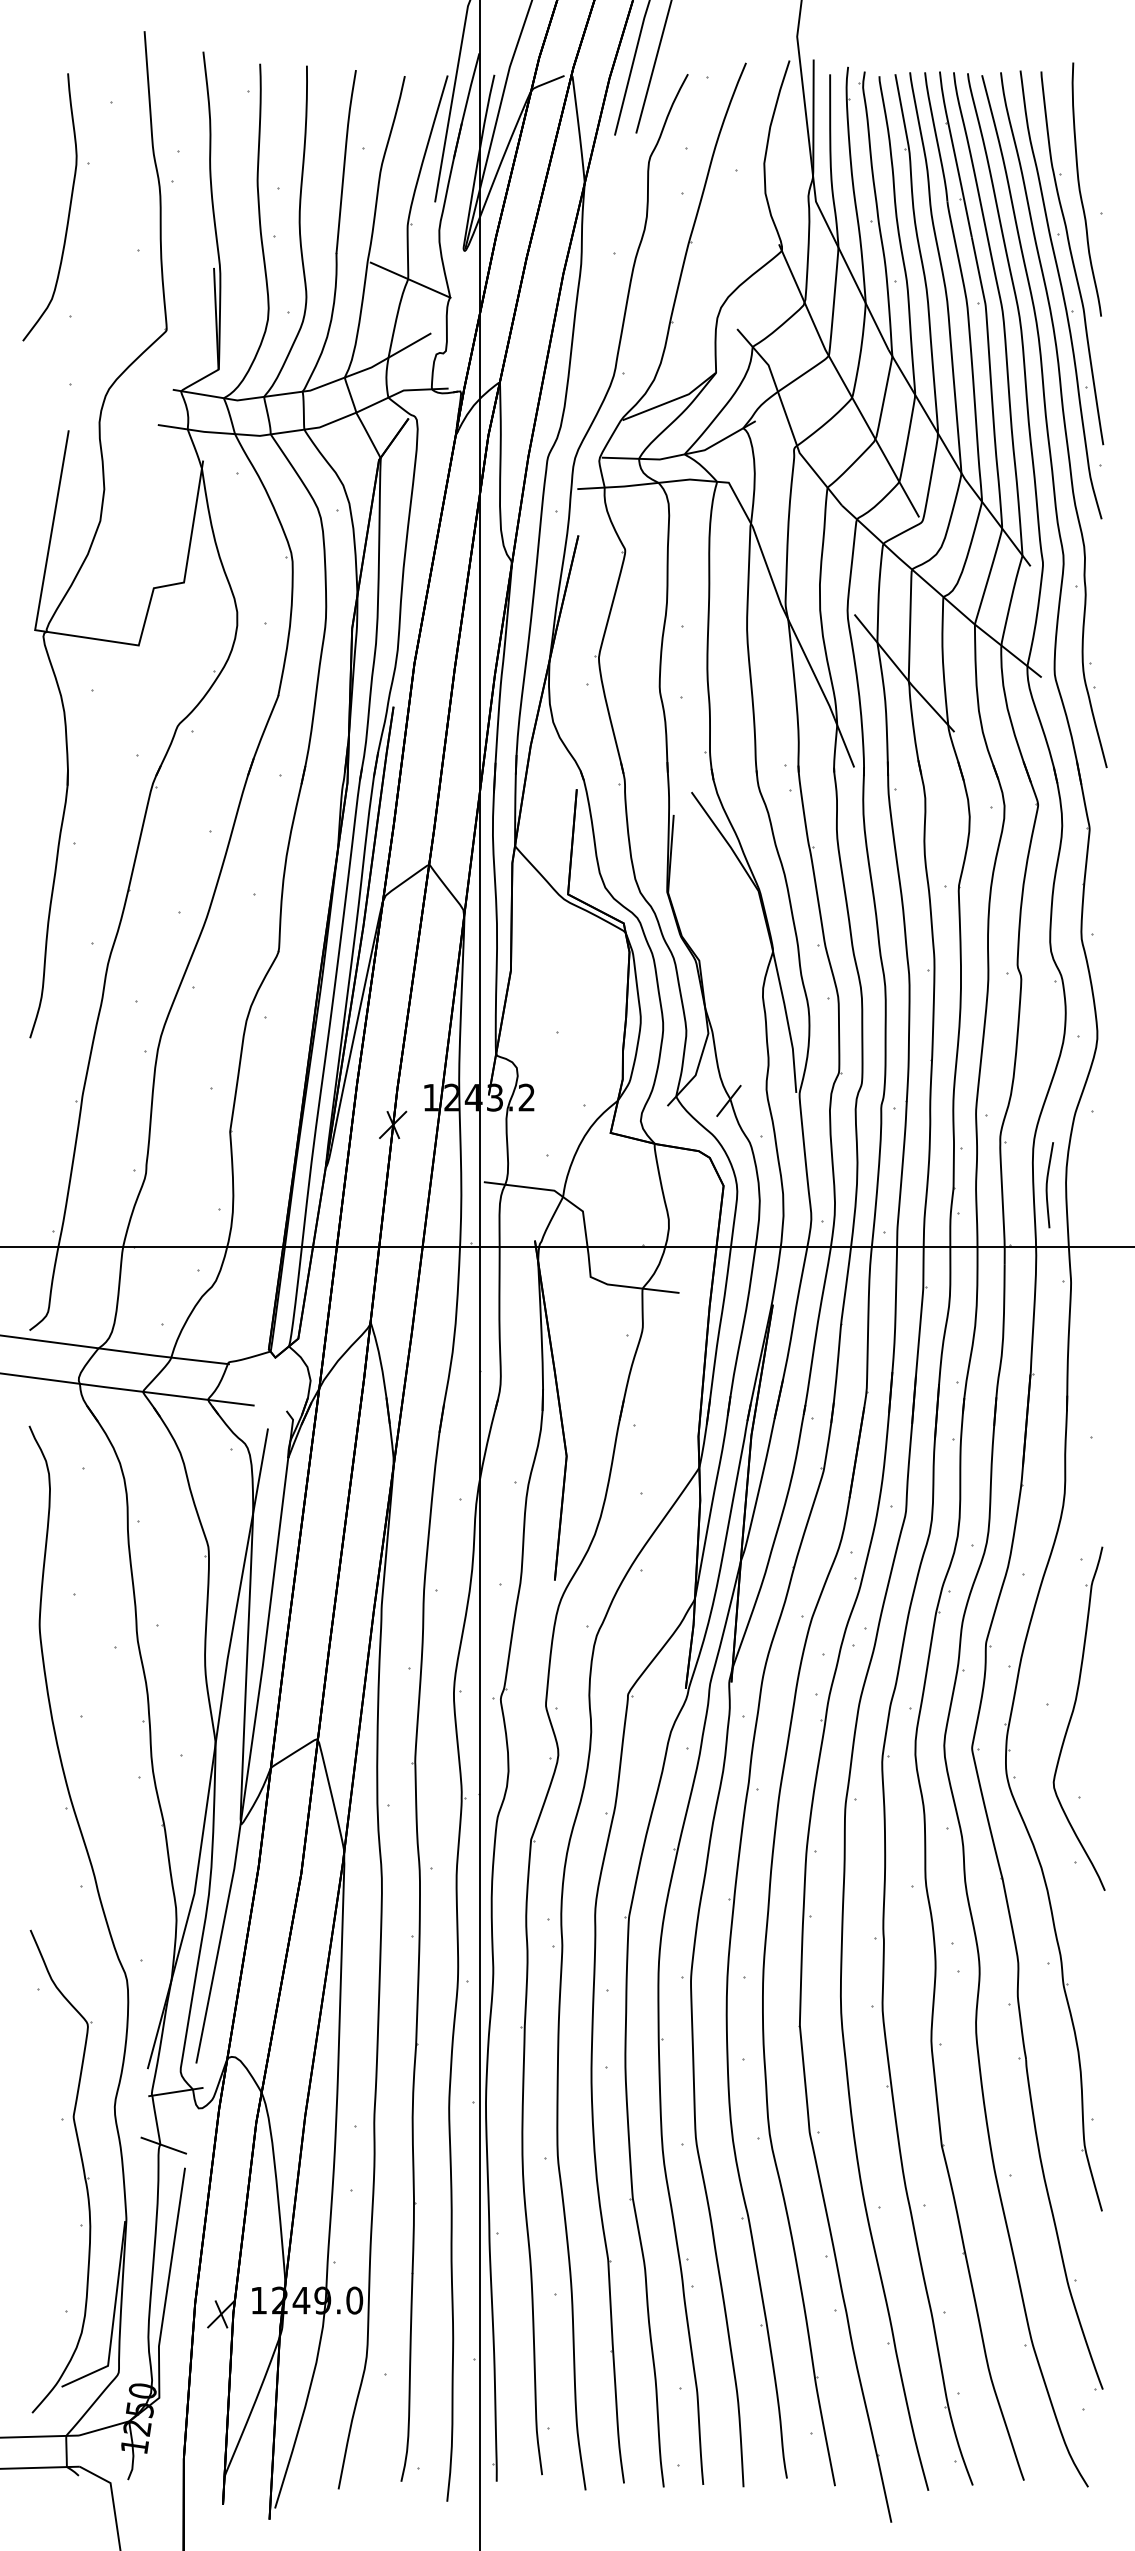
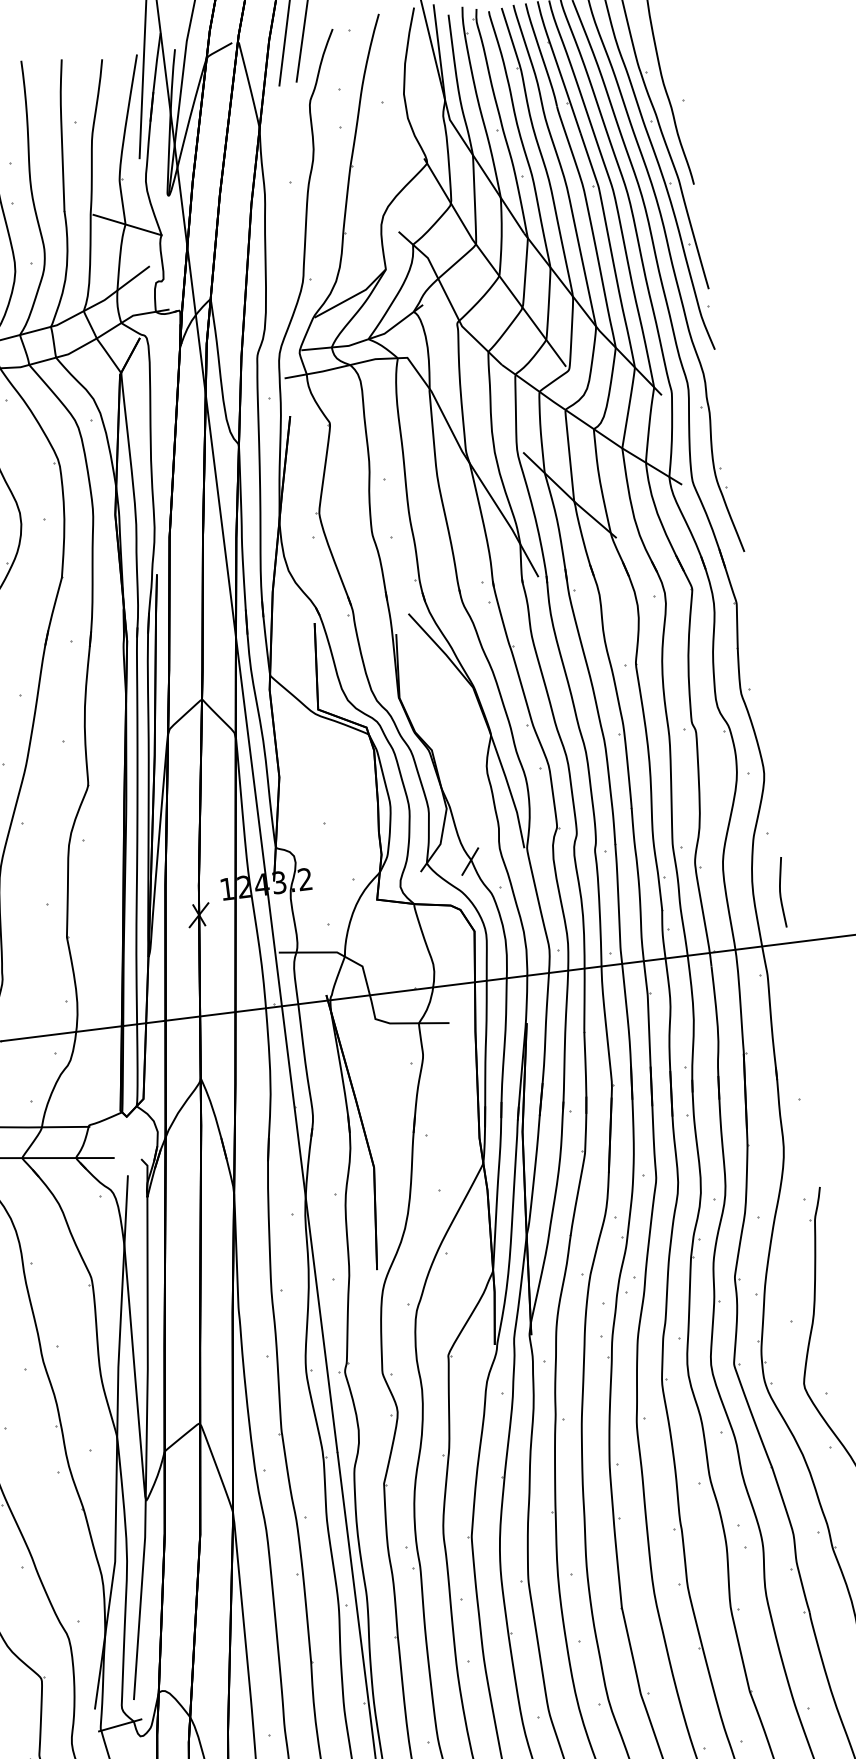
curve: (1047, 1185) -> (780, 892), moved

